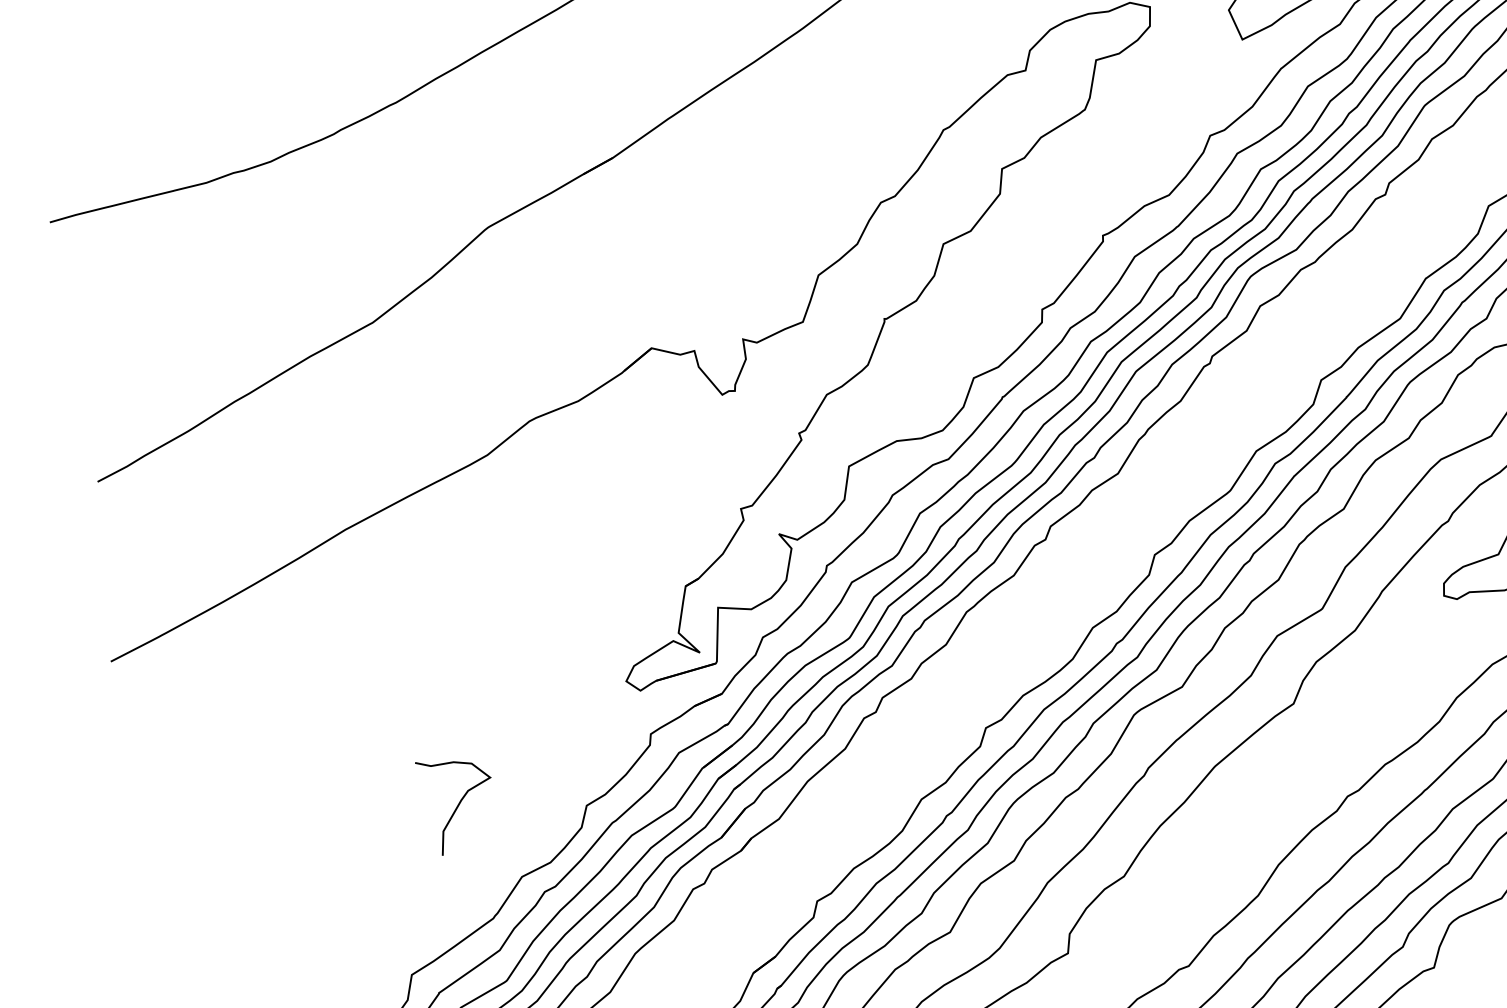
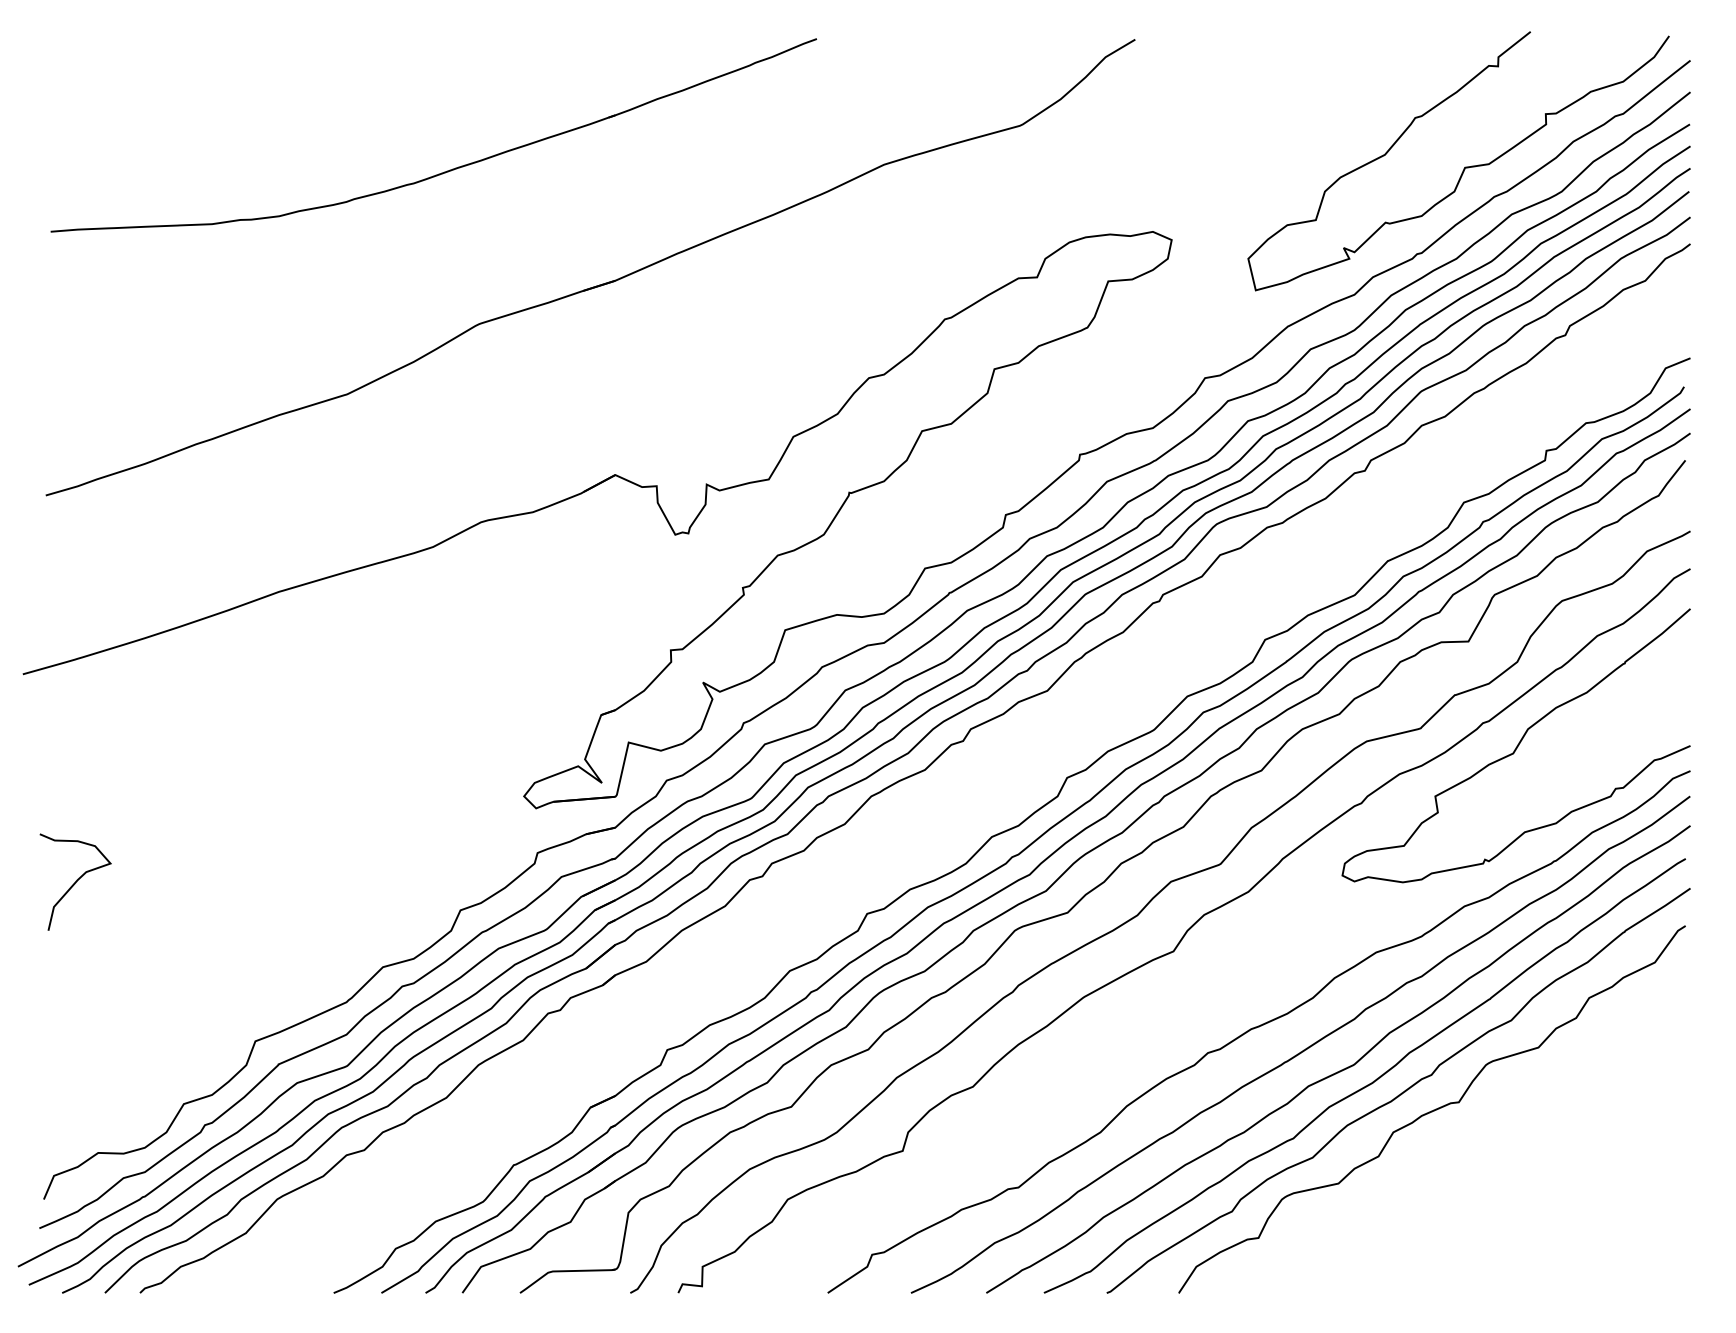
curve: (459, 802) -> (75, 881), moved

